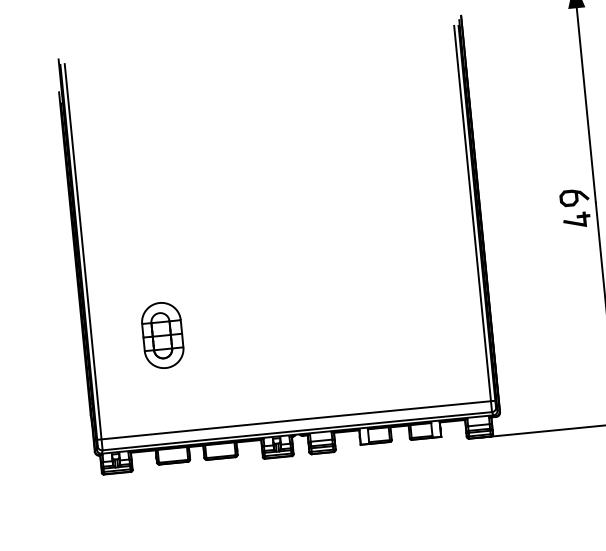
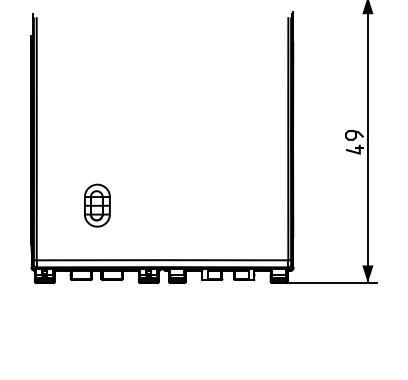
part: (162, 335) -> (97, 205), moved

